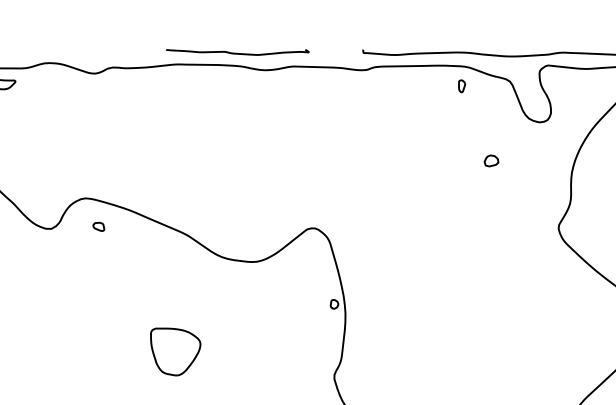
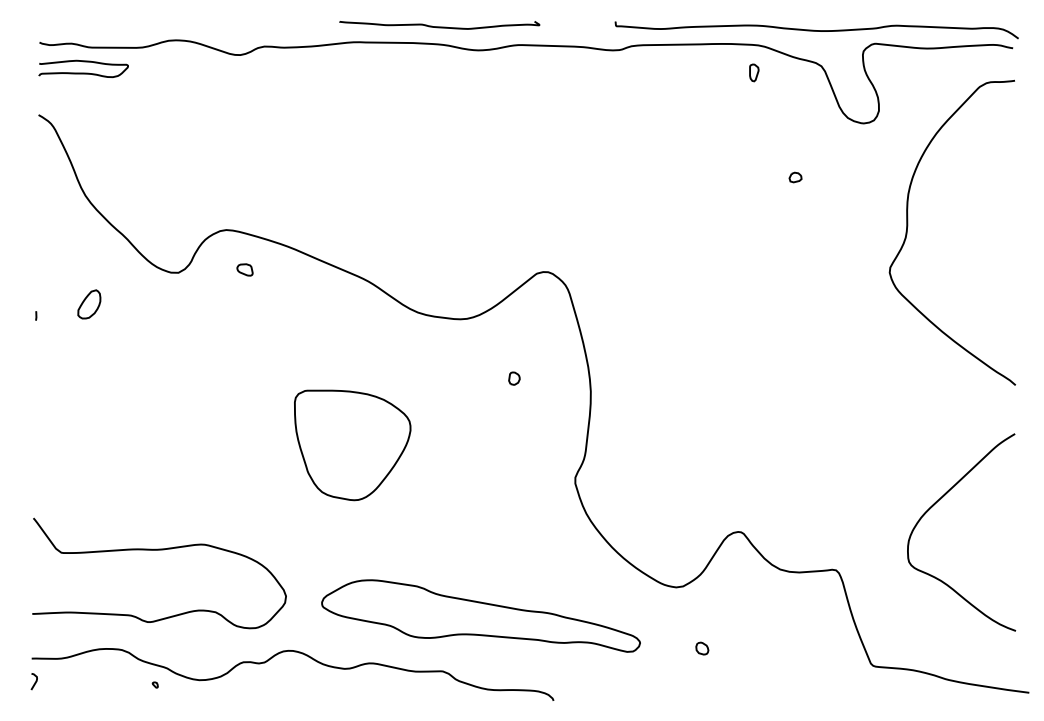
part: (491, 160) -> (795, 177), size x0.62
part: (334, 304) -> (514, 378), moved
part: (175, 352) -> (352, 445), size x1.67

